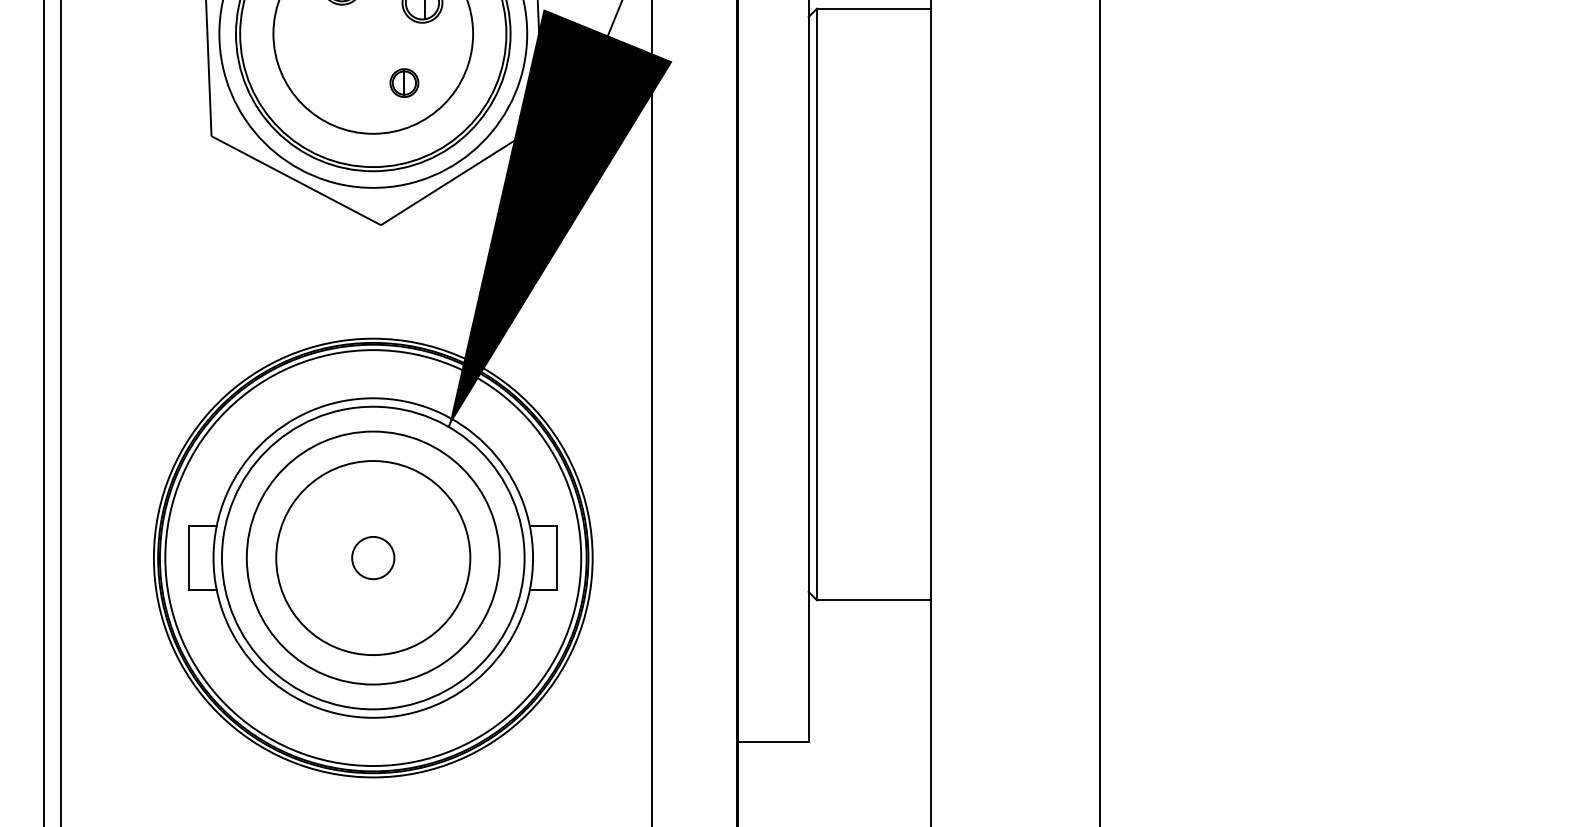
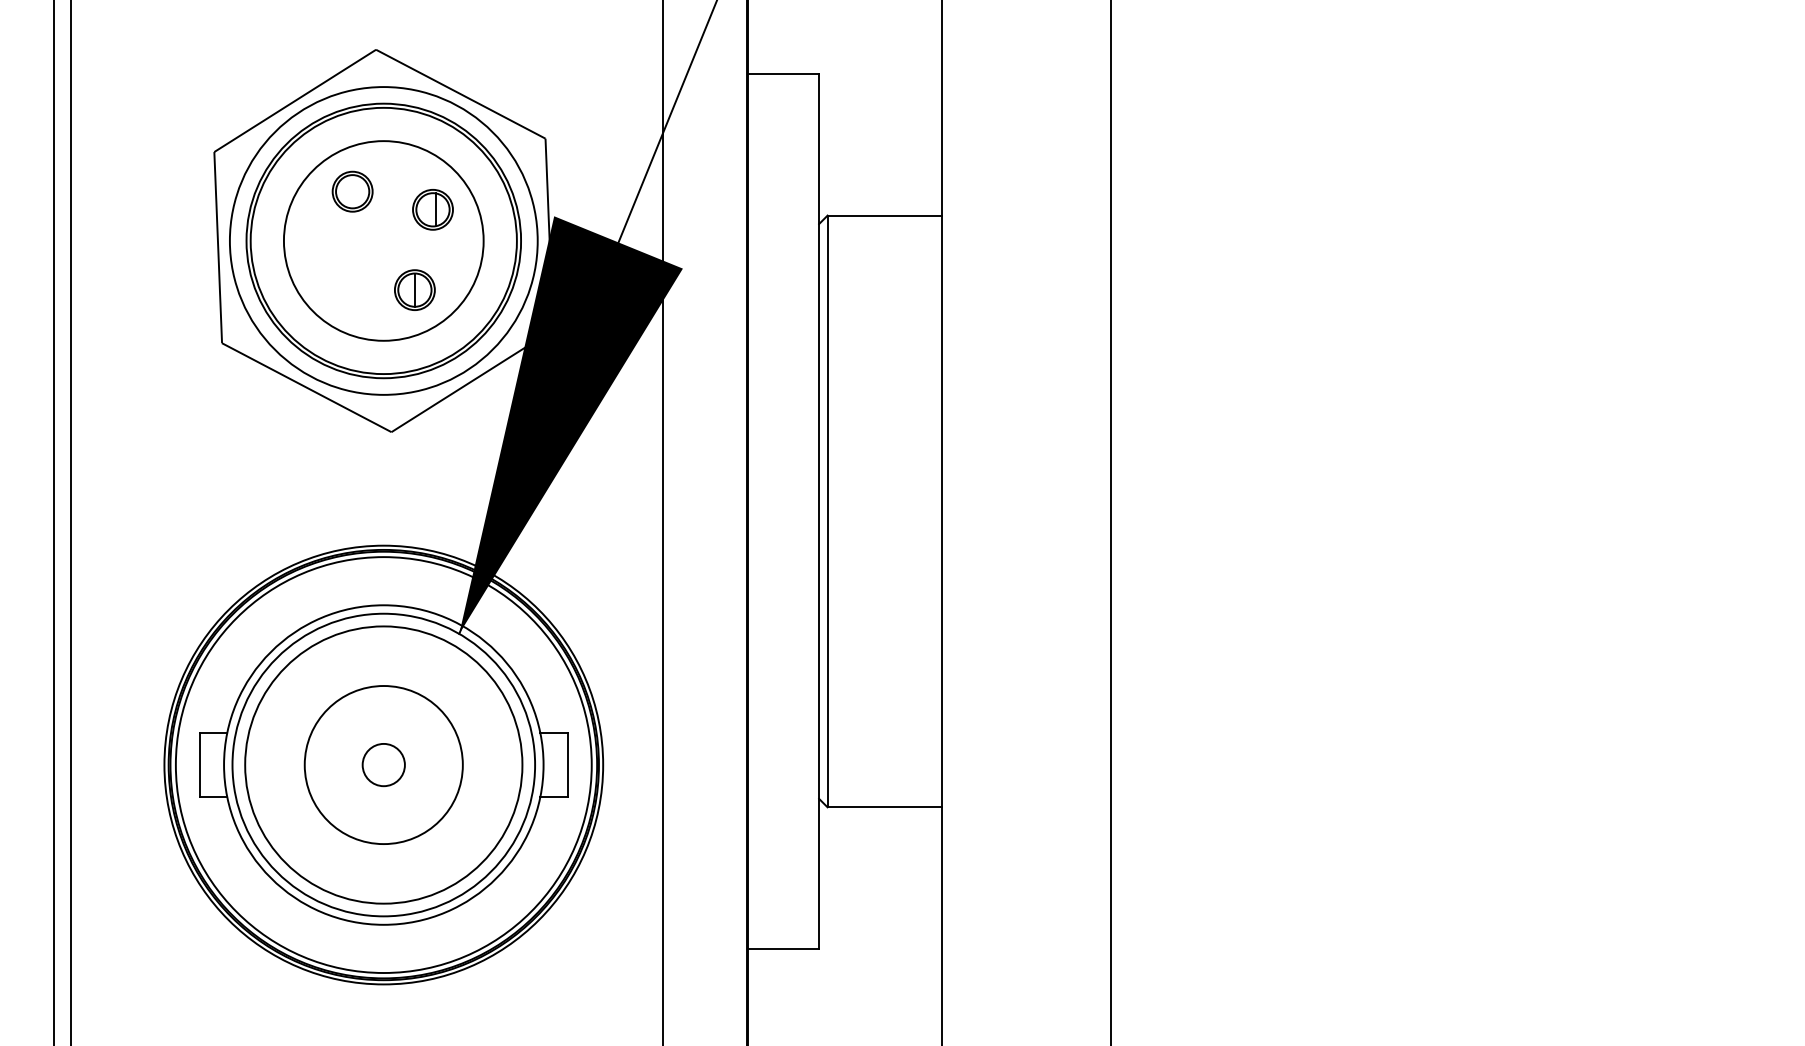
part: (403, 82) -> (414, 289), size x1.43
circle: (372, 557) -> (383, 764), size x1.43
circle: (372, 558) -> (383, 765), size x0.62

